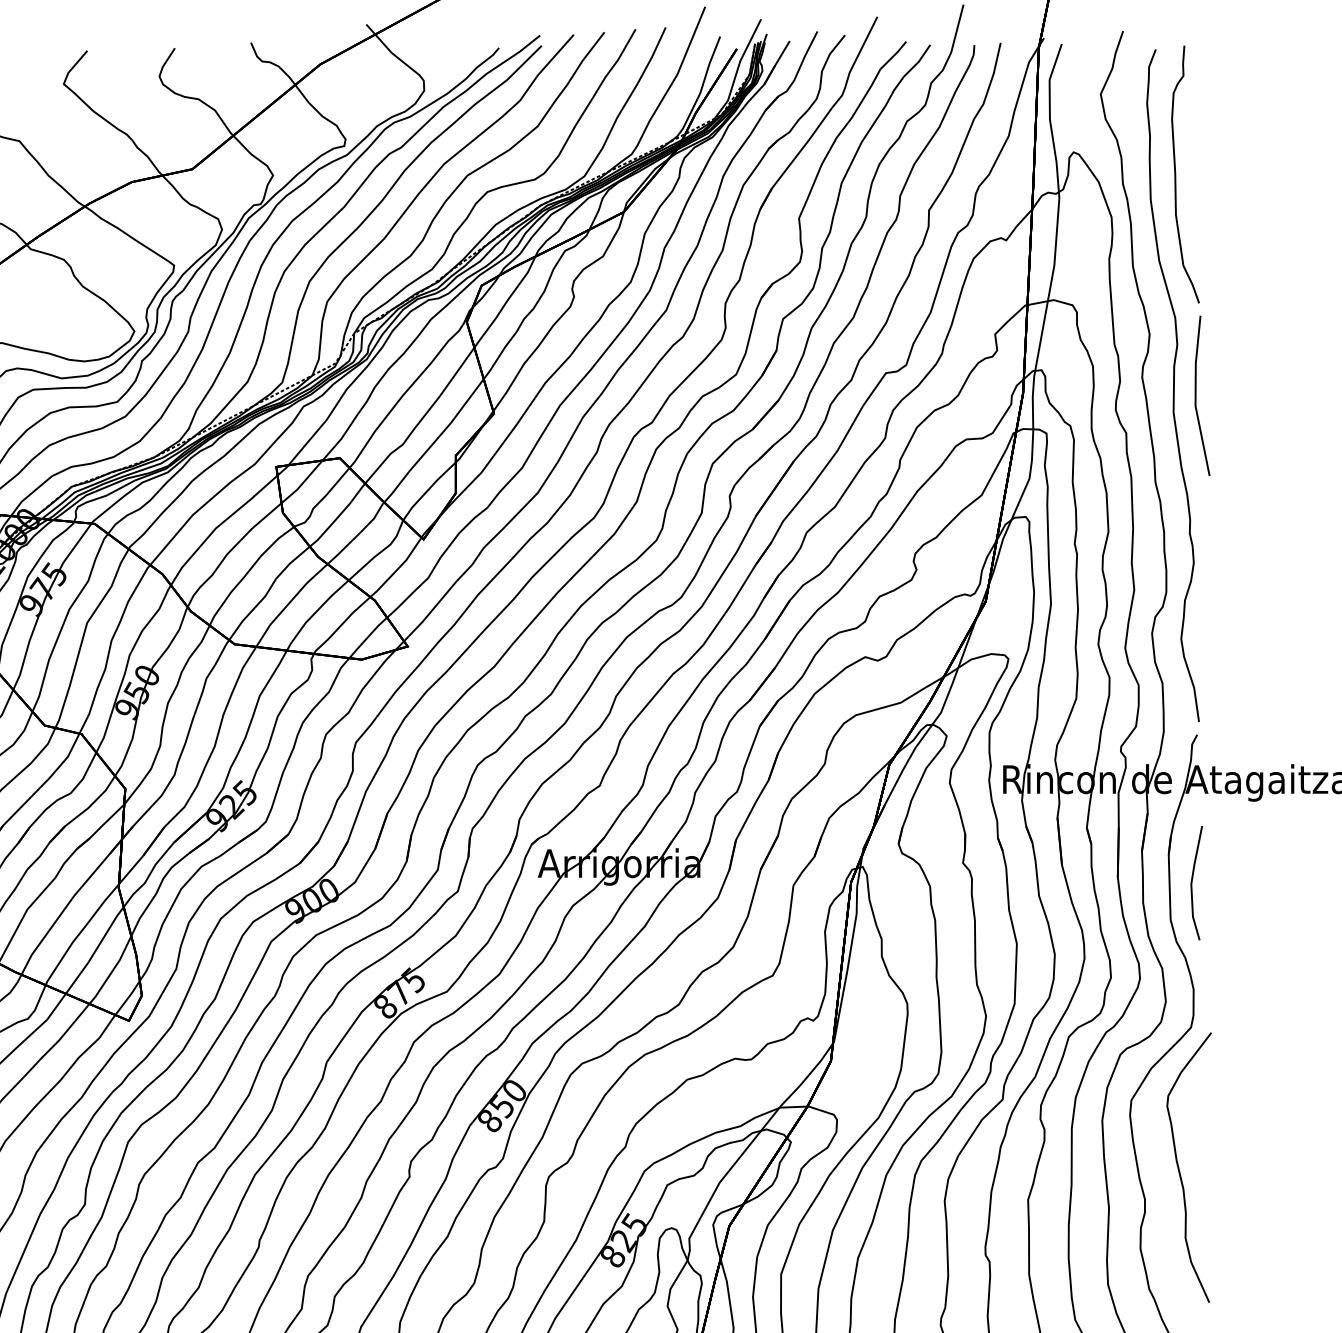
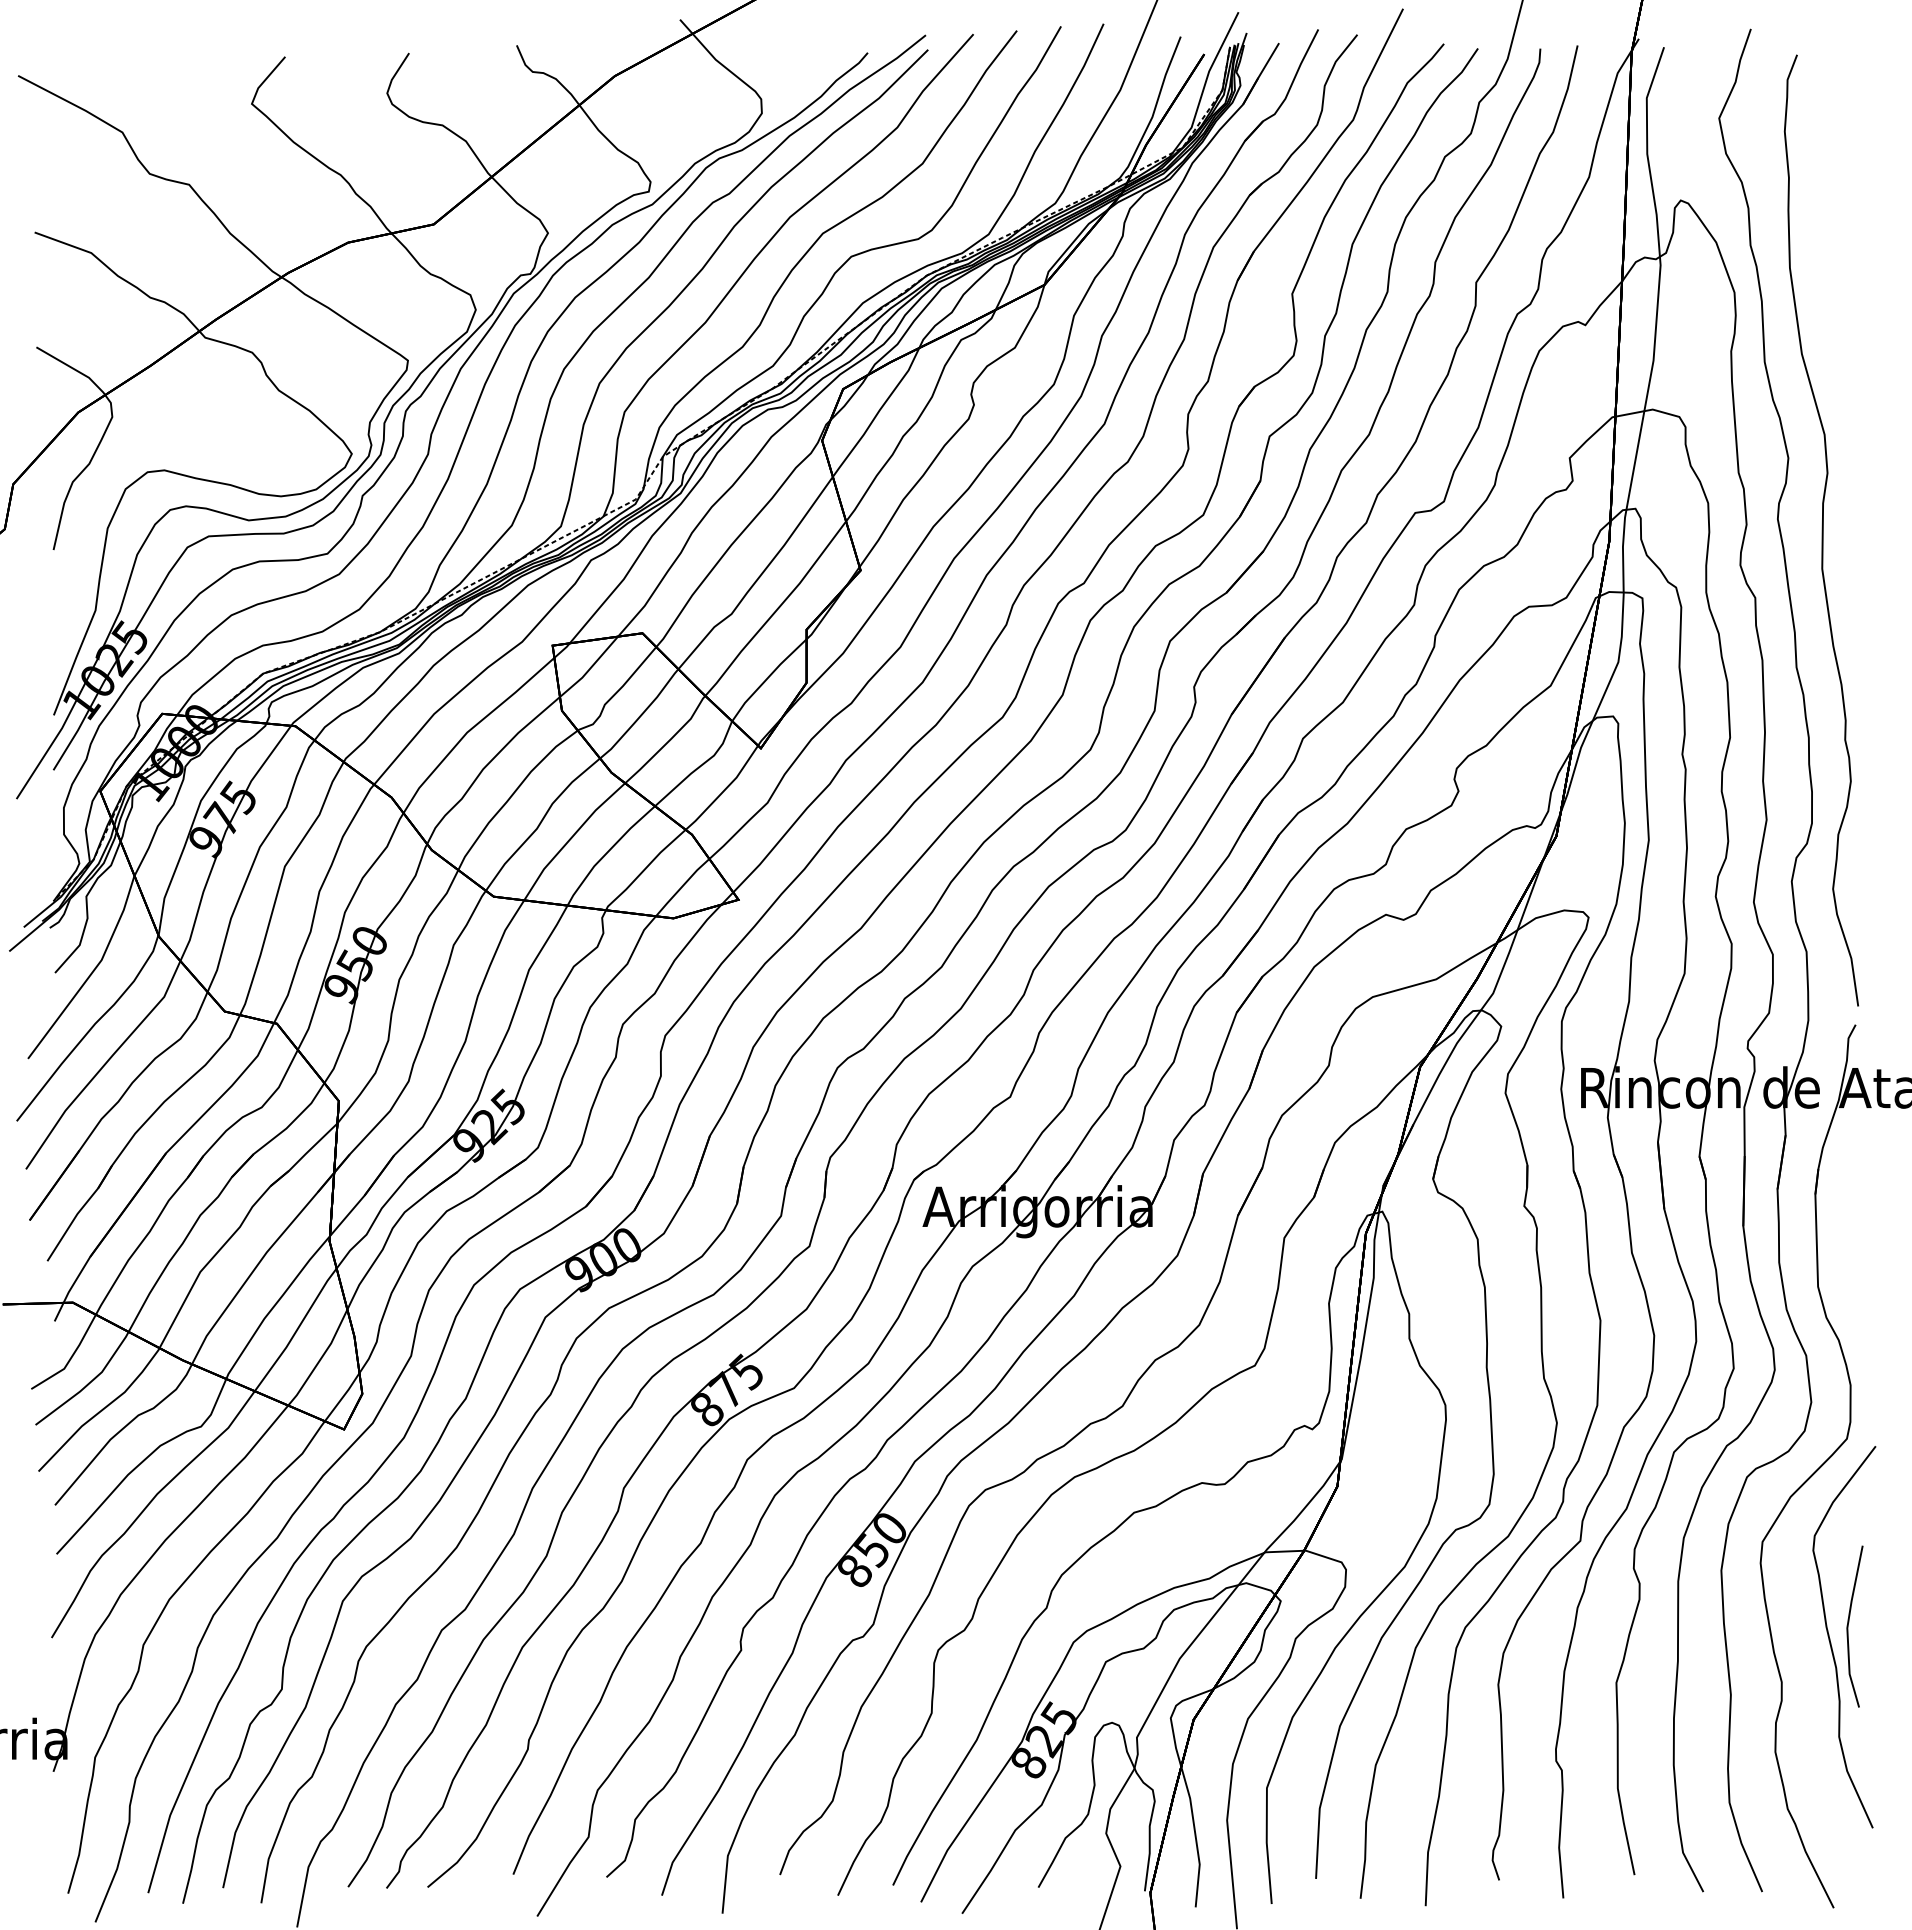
curve: (1175, 174) -> (1825, 231), removed
line: (1196, 395) -> (1854, 544), removed
line: (1192, 883) -> (1848, 1626), moved

